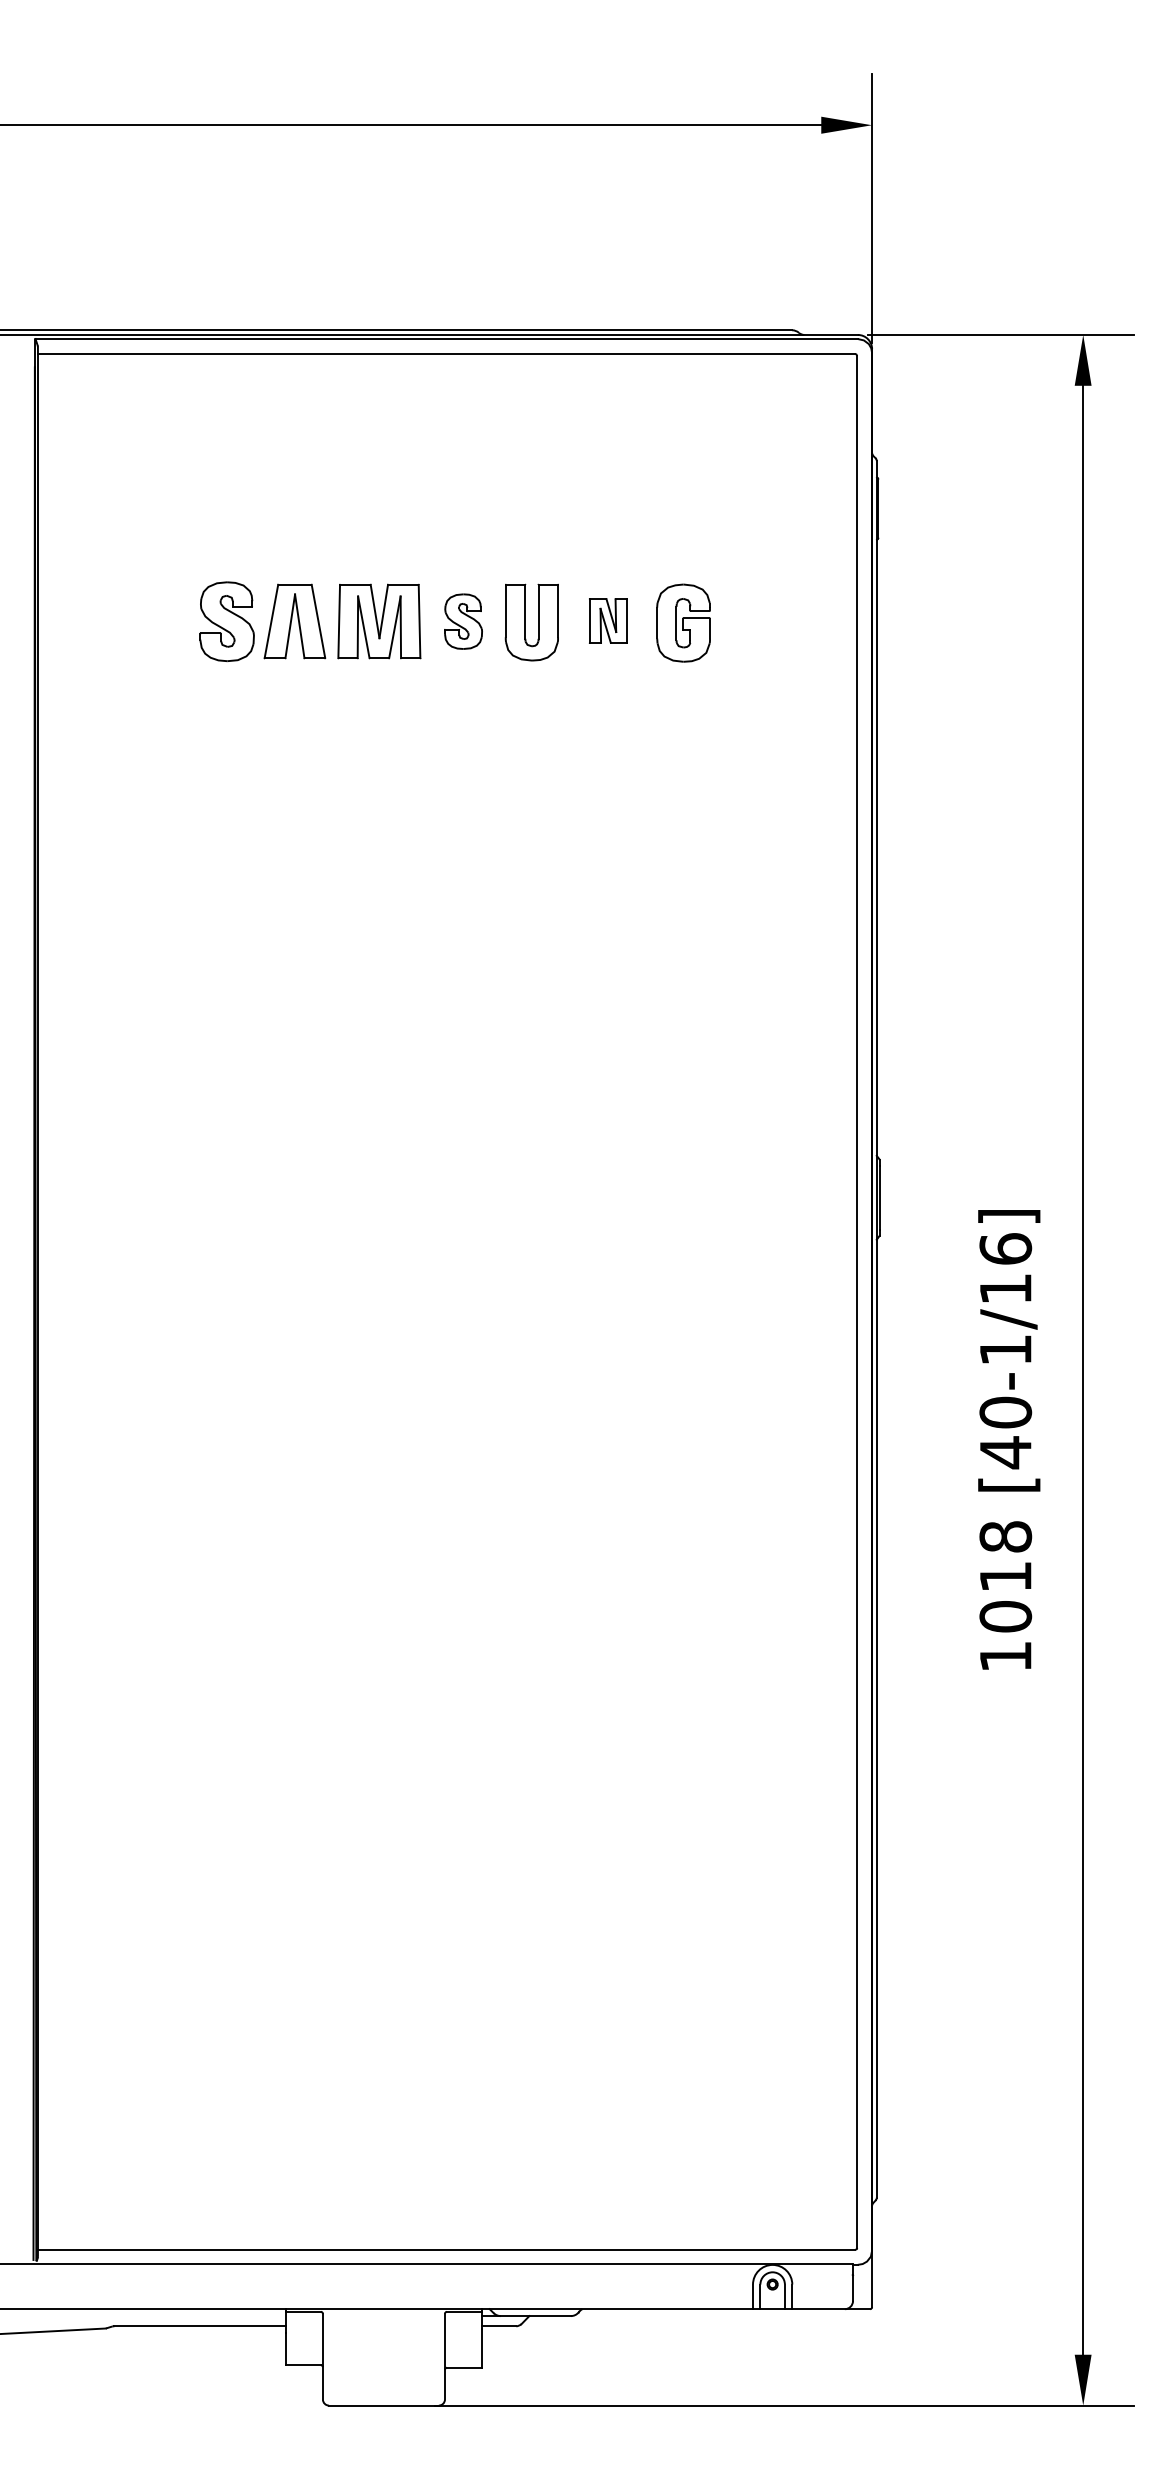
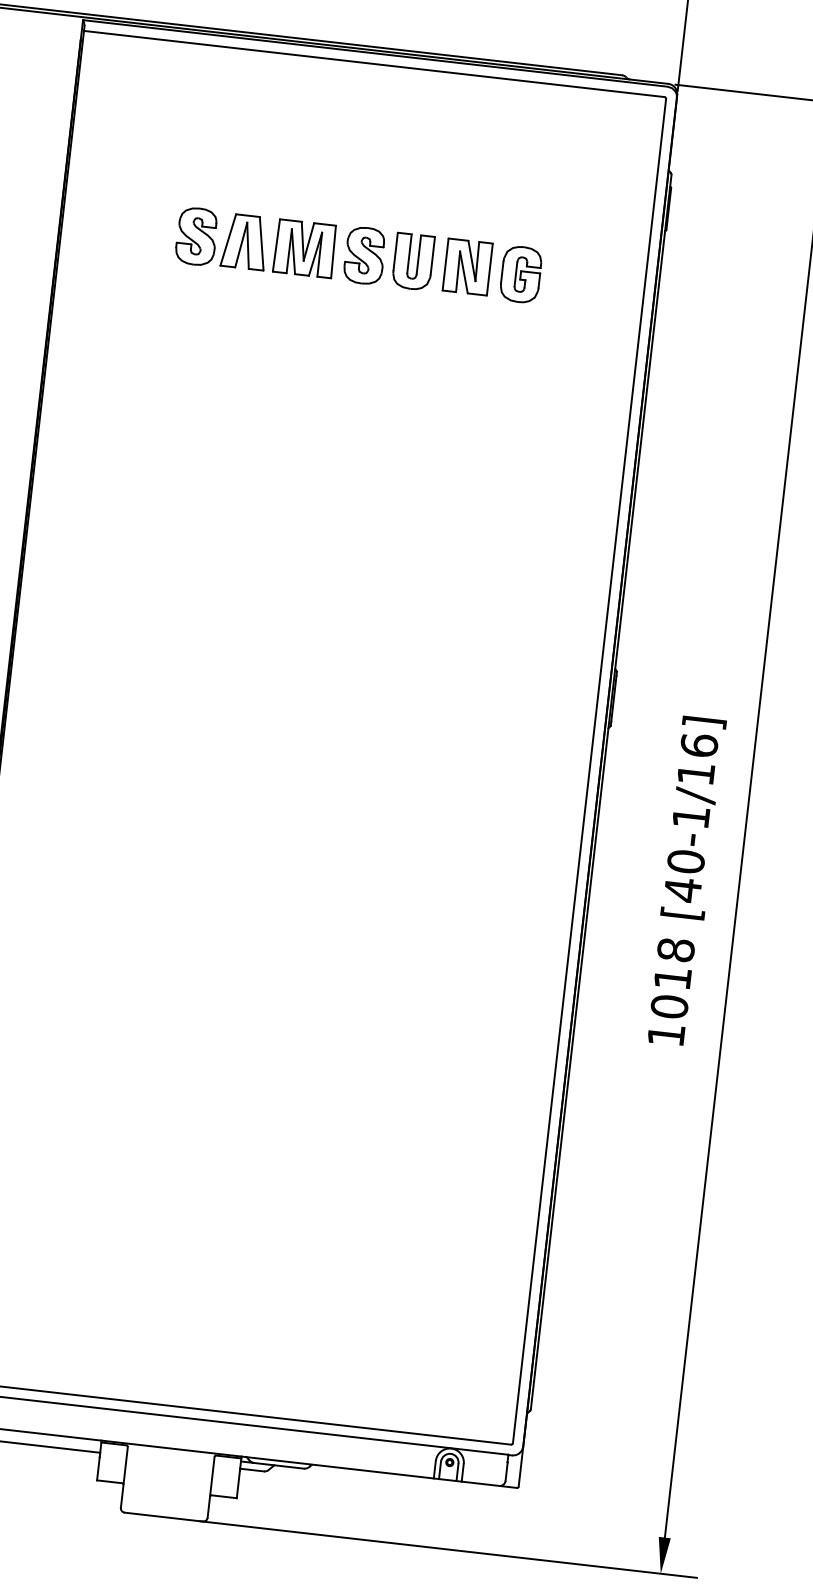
part: (608, 620) -> (467, 266), size x1.67
part: (463, 621) -> (364, 255), size x1.43

